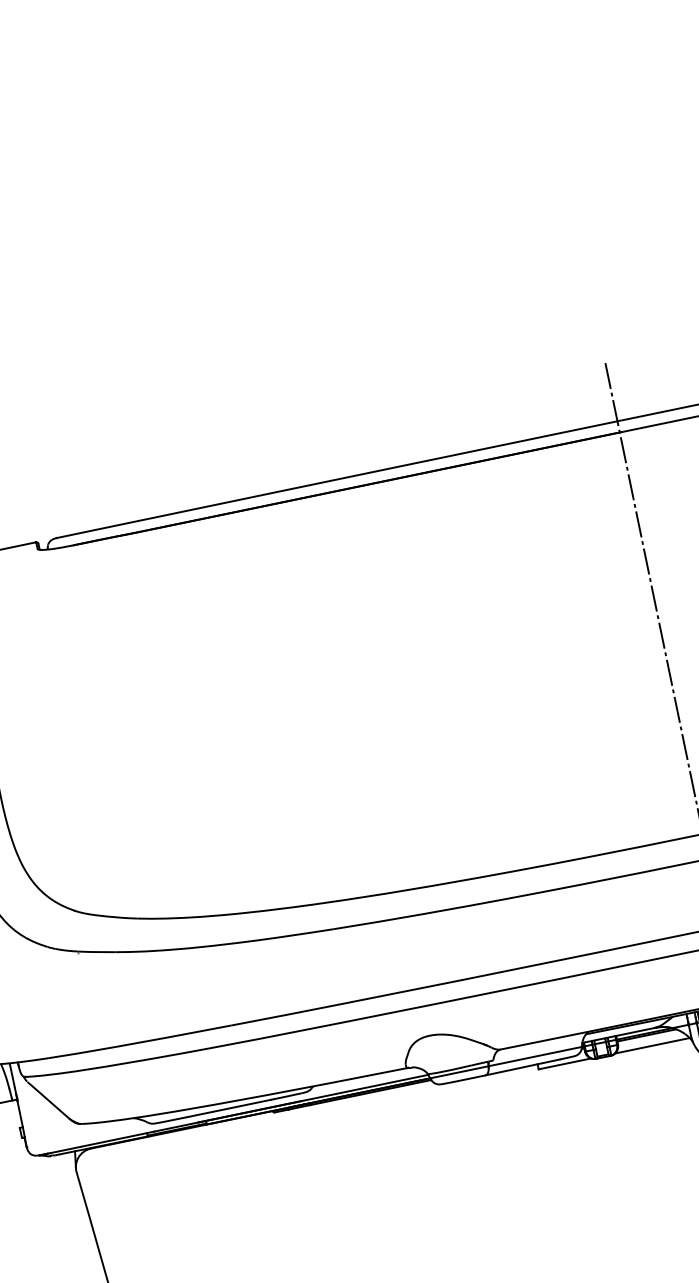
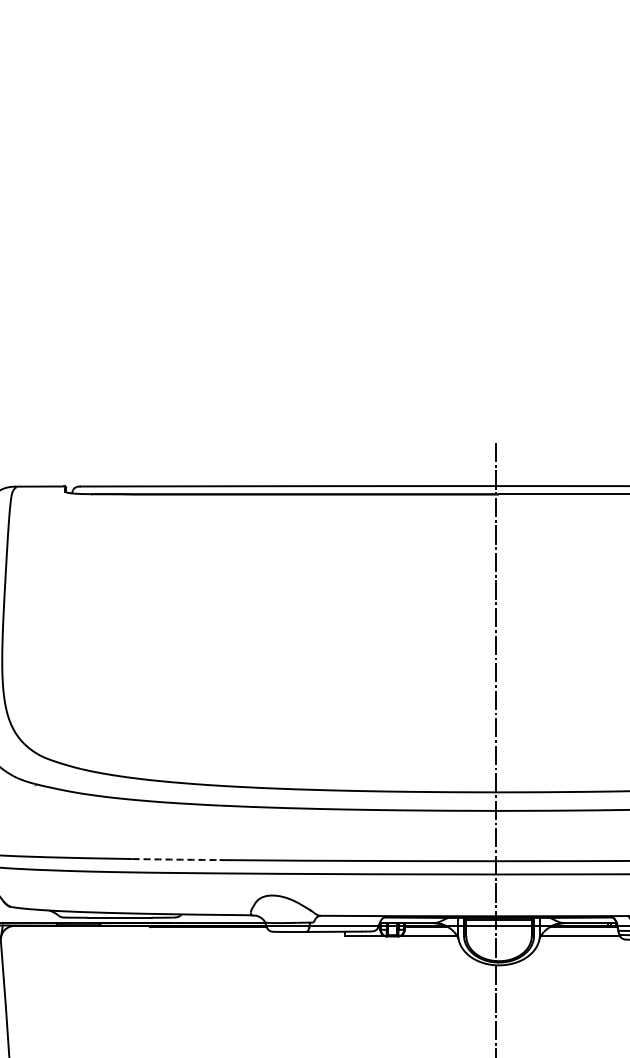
arc: (290, 1013) -> (176, 859), solid -> dashed

